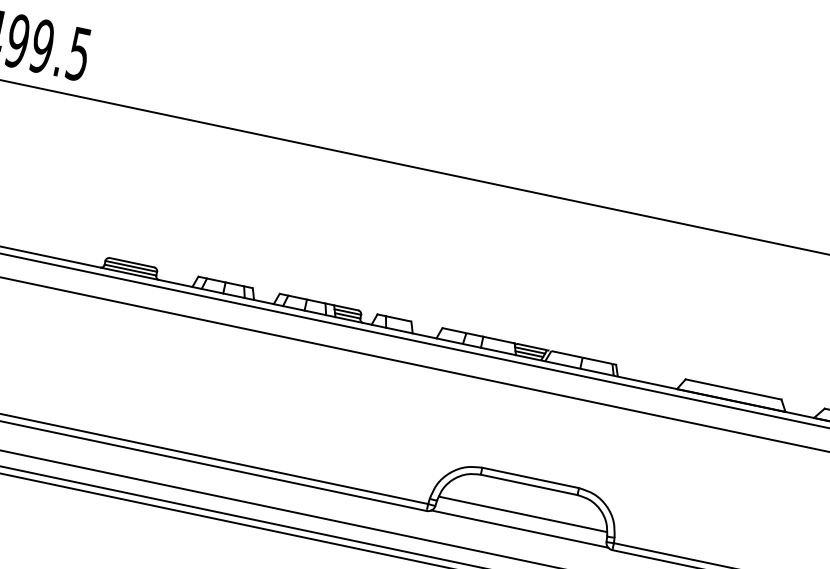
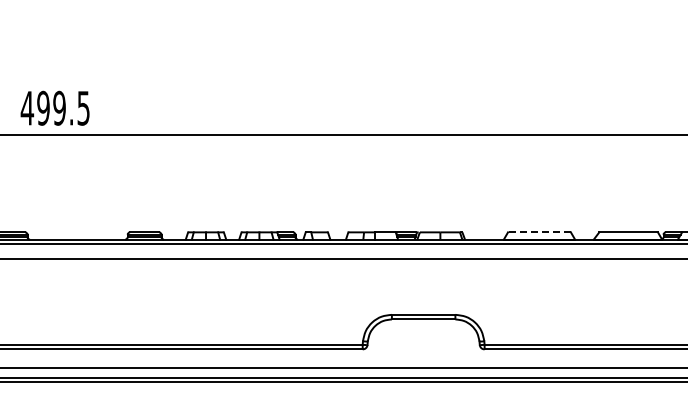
line: (732, 389) -> (538, 232), solid -> dashed
line: (522, 513) -> (423, 338), removed
line: (519, 529) -> (423, 348), removed

